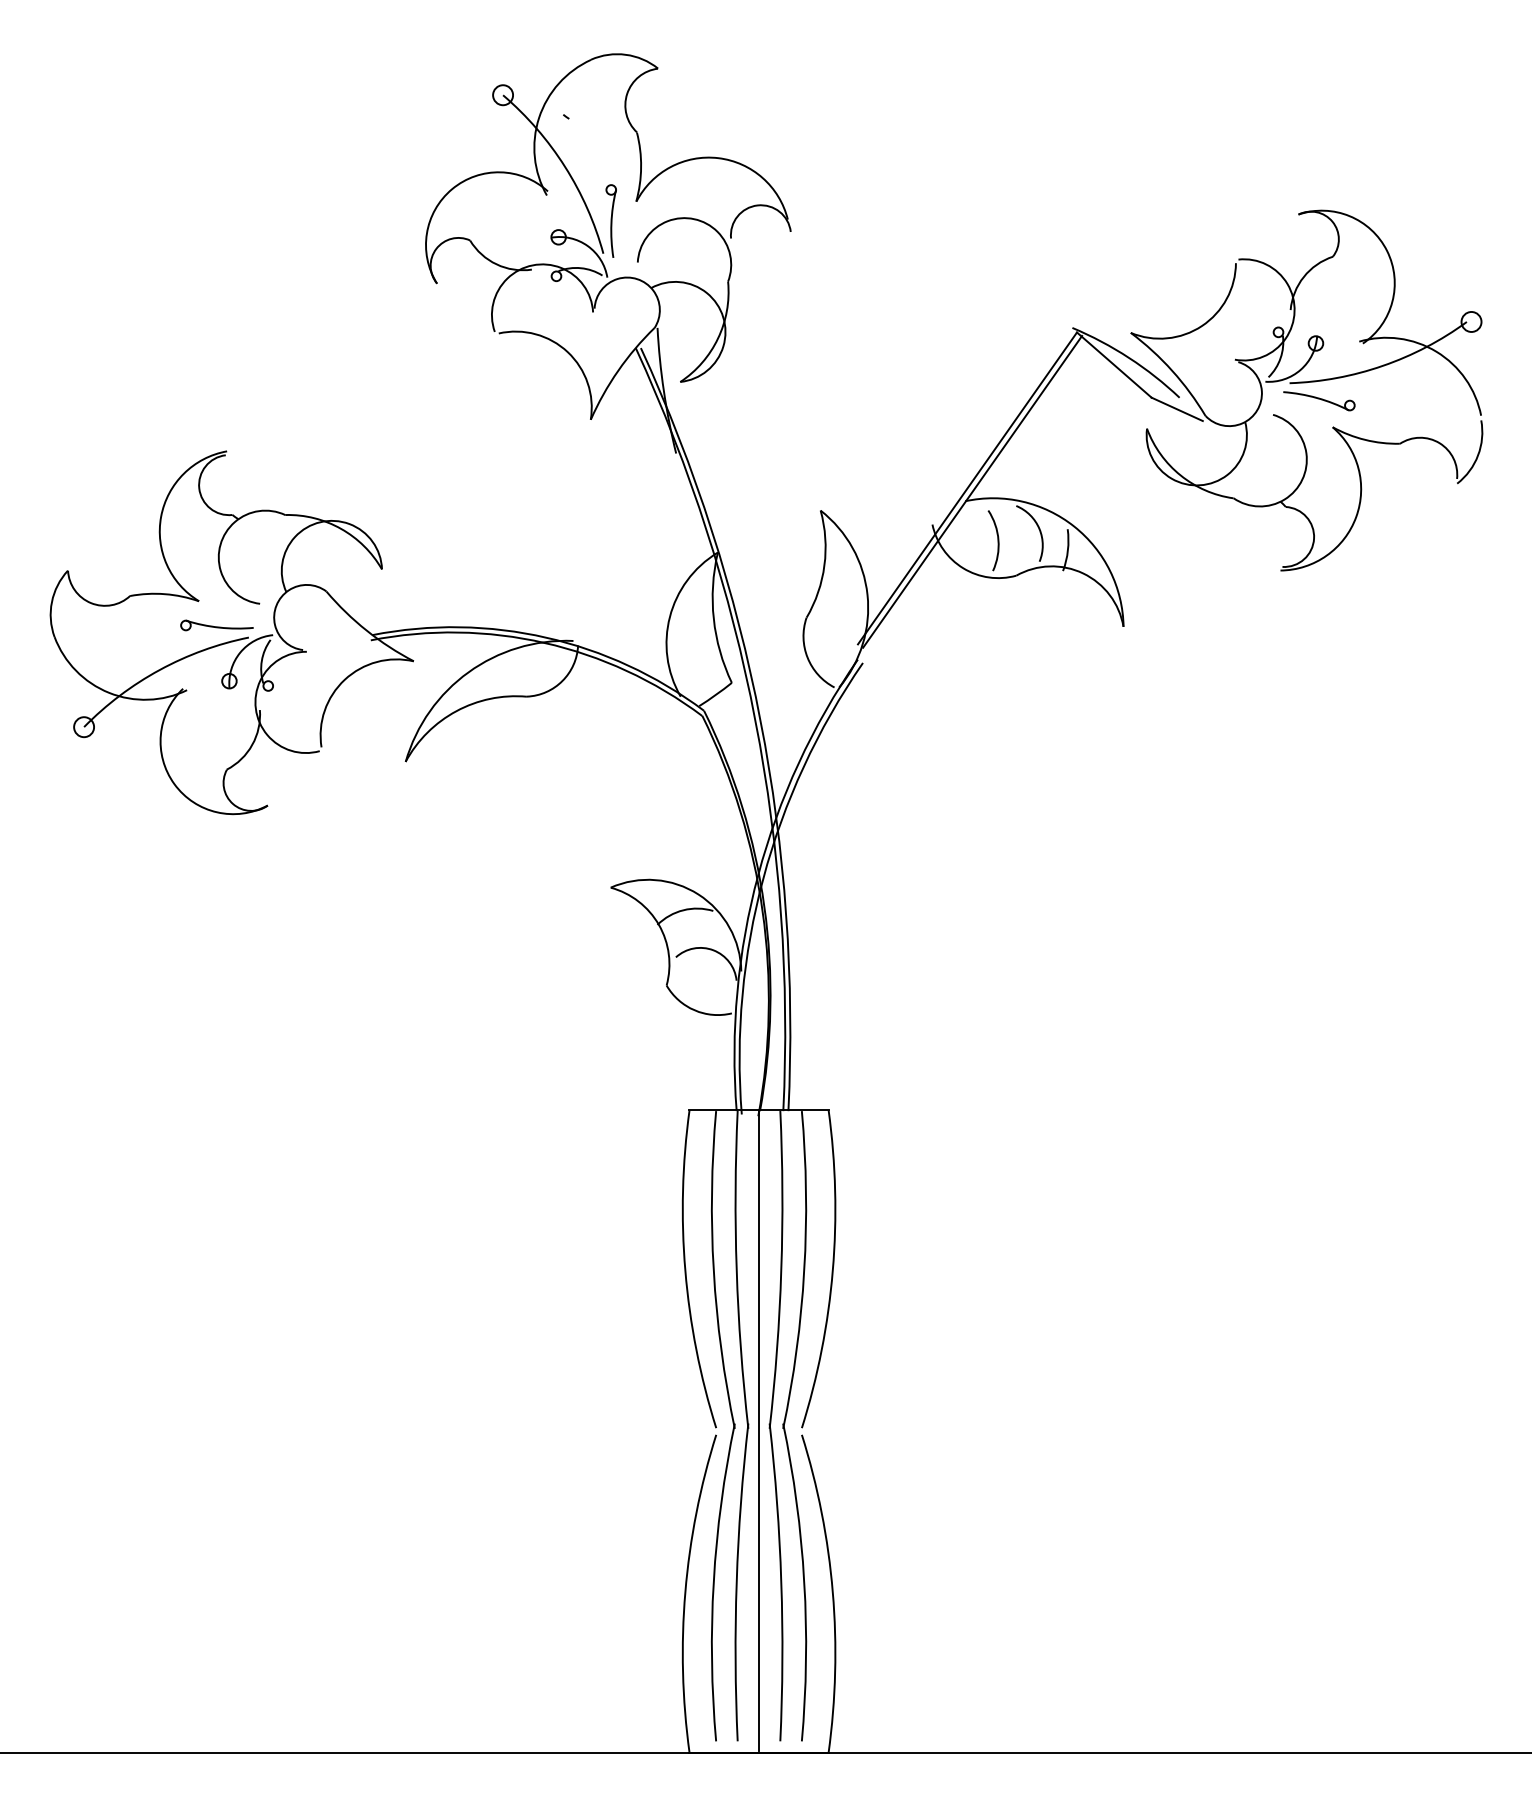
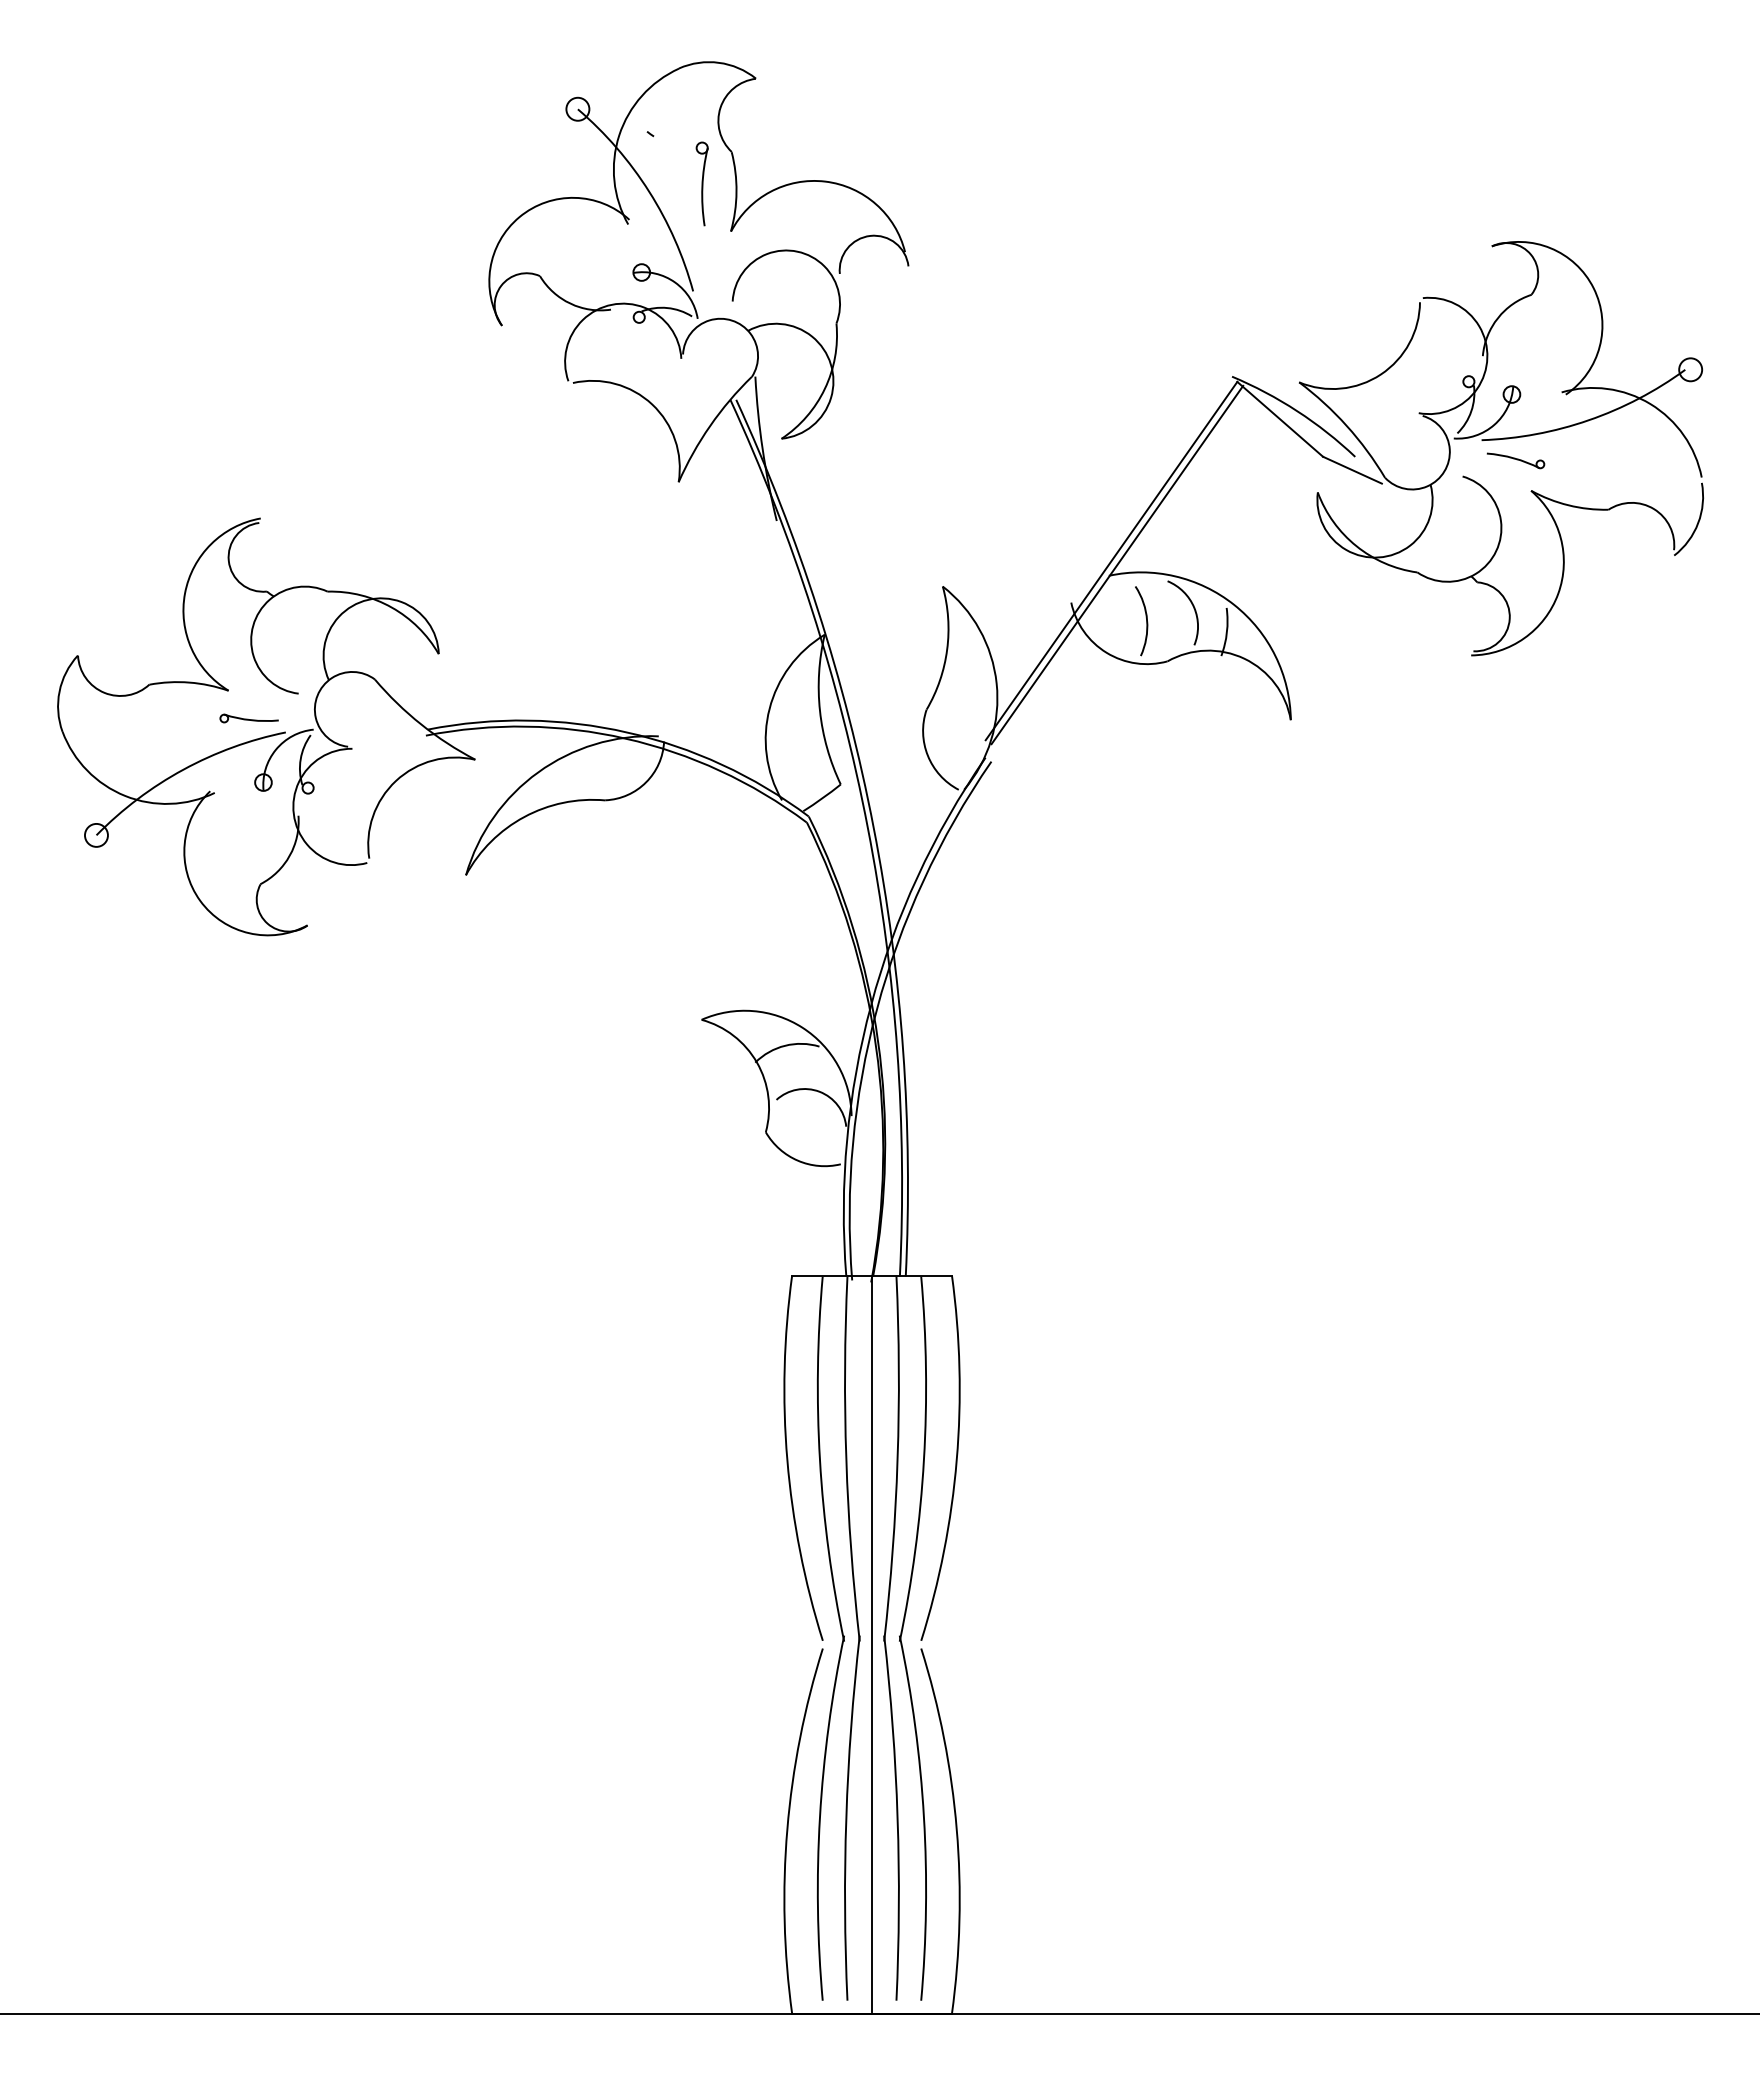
part: (610, 220) -> (701, 183), moved
part: (1319, 400) -> (1515, 460), size x0.7
part: (217, 625) -> (249, 718), size x0.7

